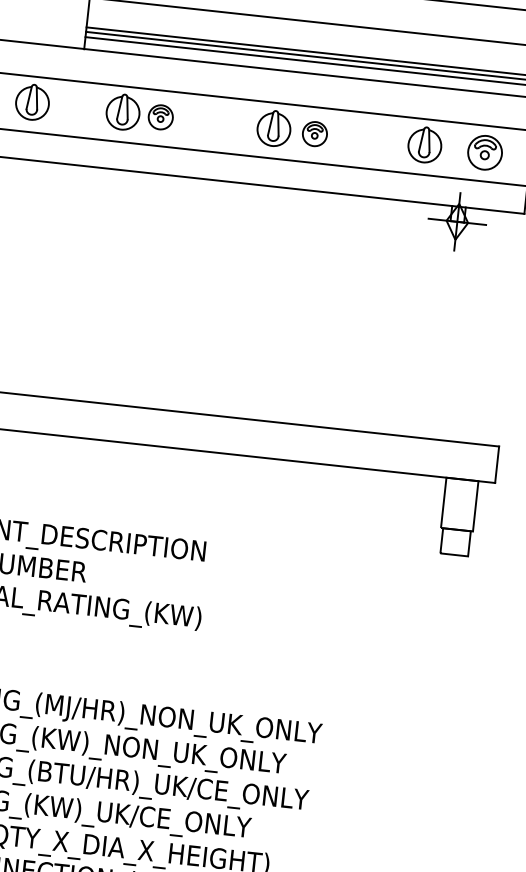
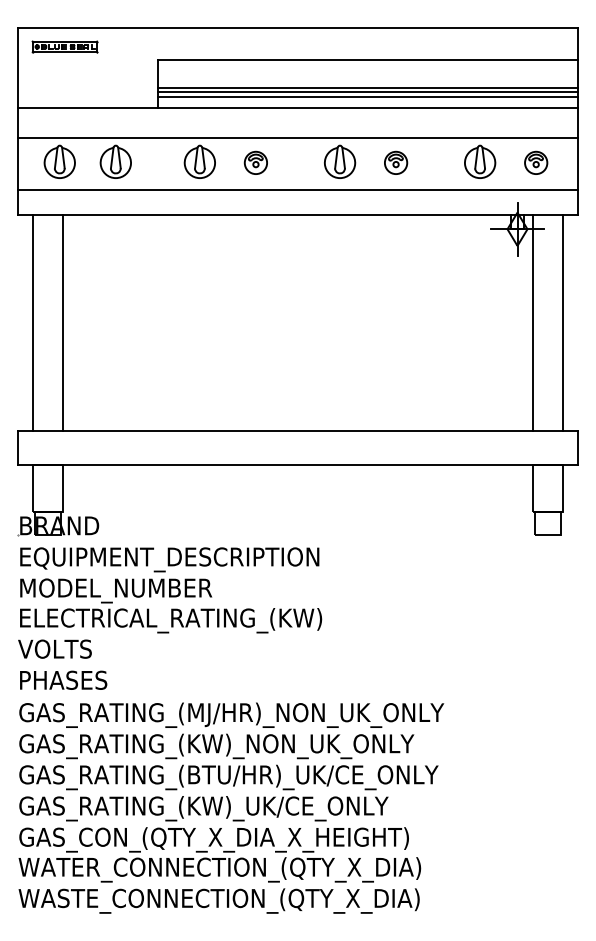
part: (160, 116) -> (255, 162), moved
part: (315, 133) -> (396, 162), moved
part: (485, 152) -> (536, 162), size x0.71
line: (463, 325) -> (533, 323), added
line: (494, 328) -> (562, 323), added

